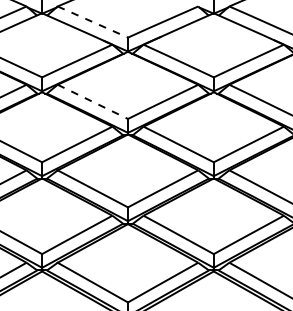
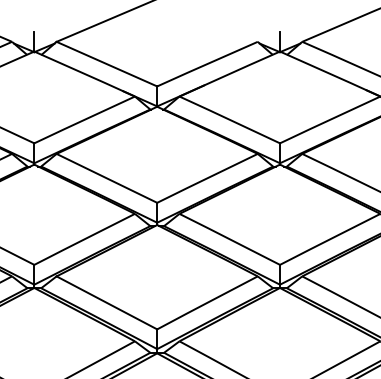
line: (93, 22) -> (107, 64), dashed -> solid
line: (93, 102) -> (107, 179), dashed -> solid

